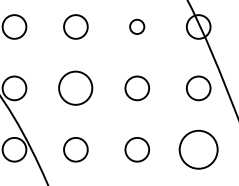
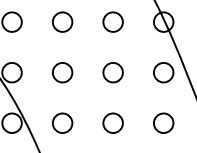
circle: (136, 26) -> (112, 21), size x1.67
circle: (75, 88) -> (62, 72), size x0.71
circle: (198, 150) -> (163, 123), size x0.62

